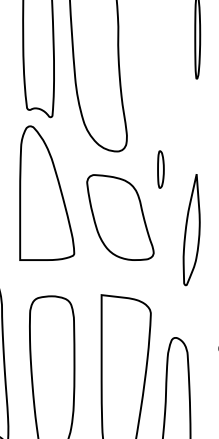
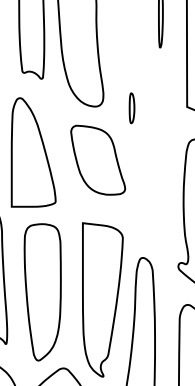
part: (160, 169) -> (131, 108), moved
part: (46, 193) -> (33, 152), moved
part: (191, 230) -> (155, 170), removed

